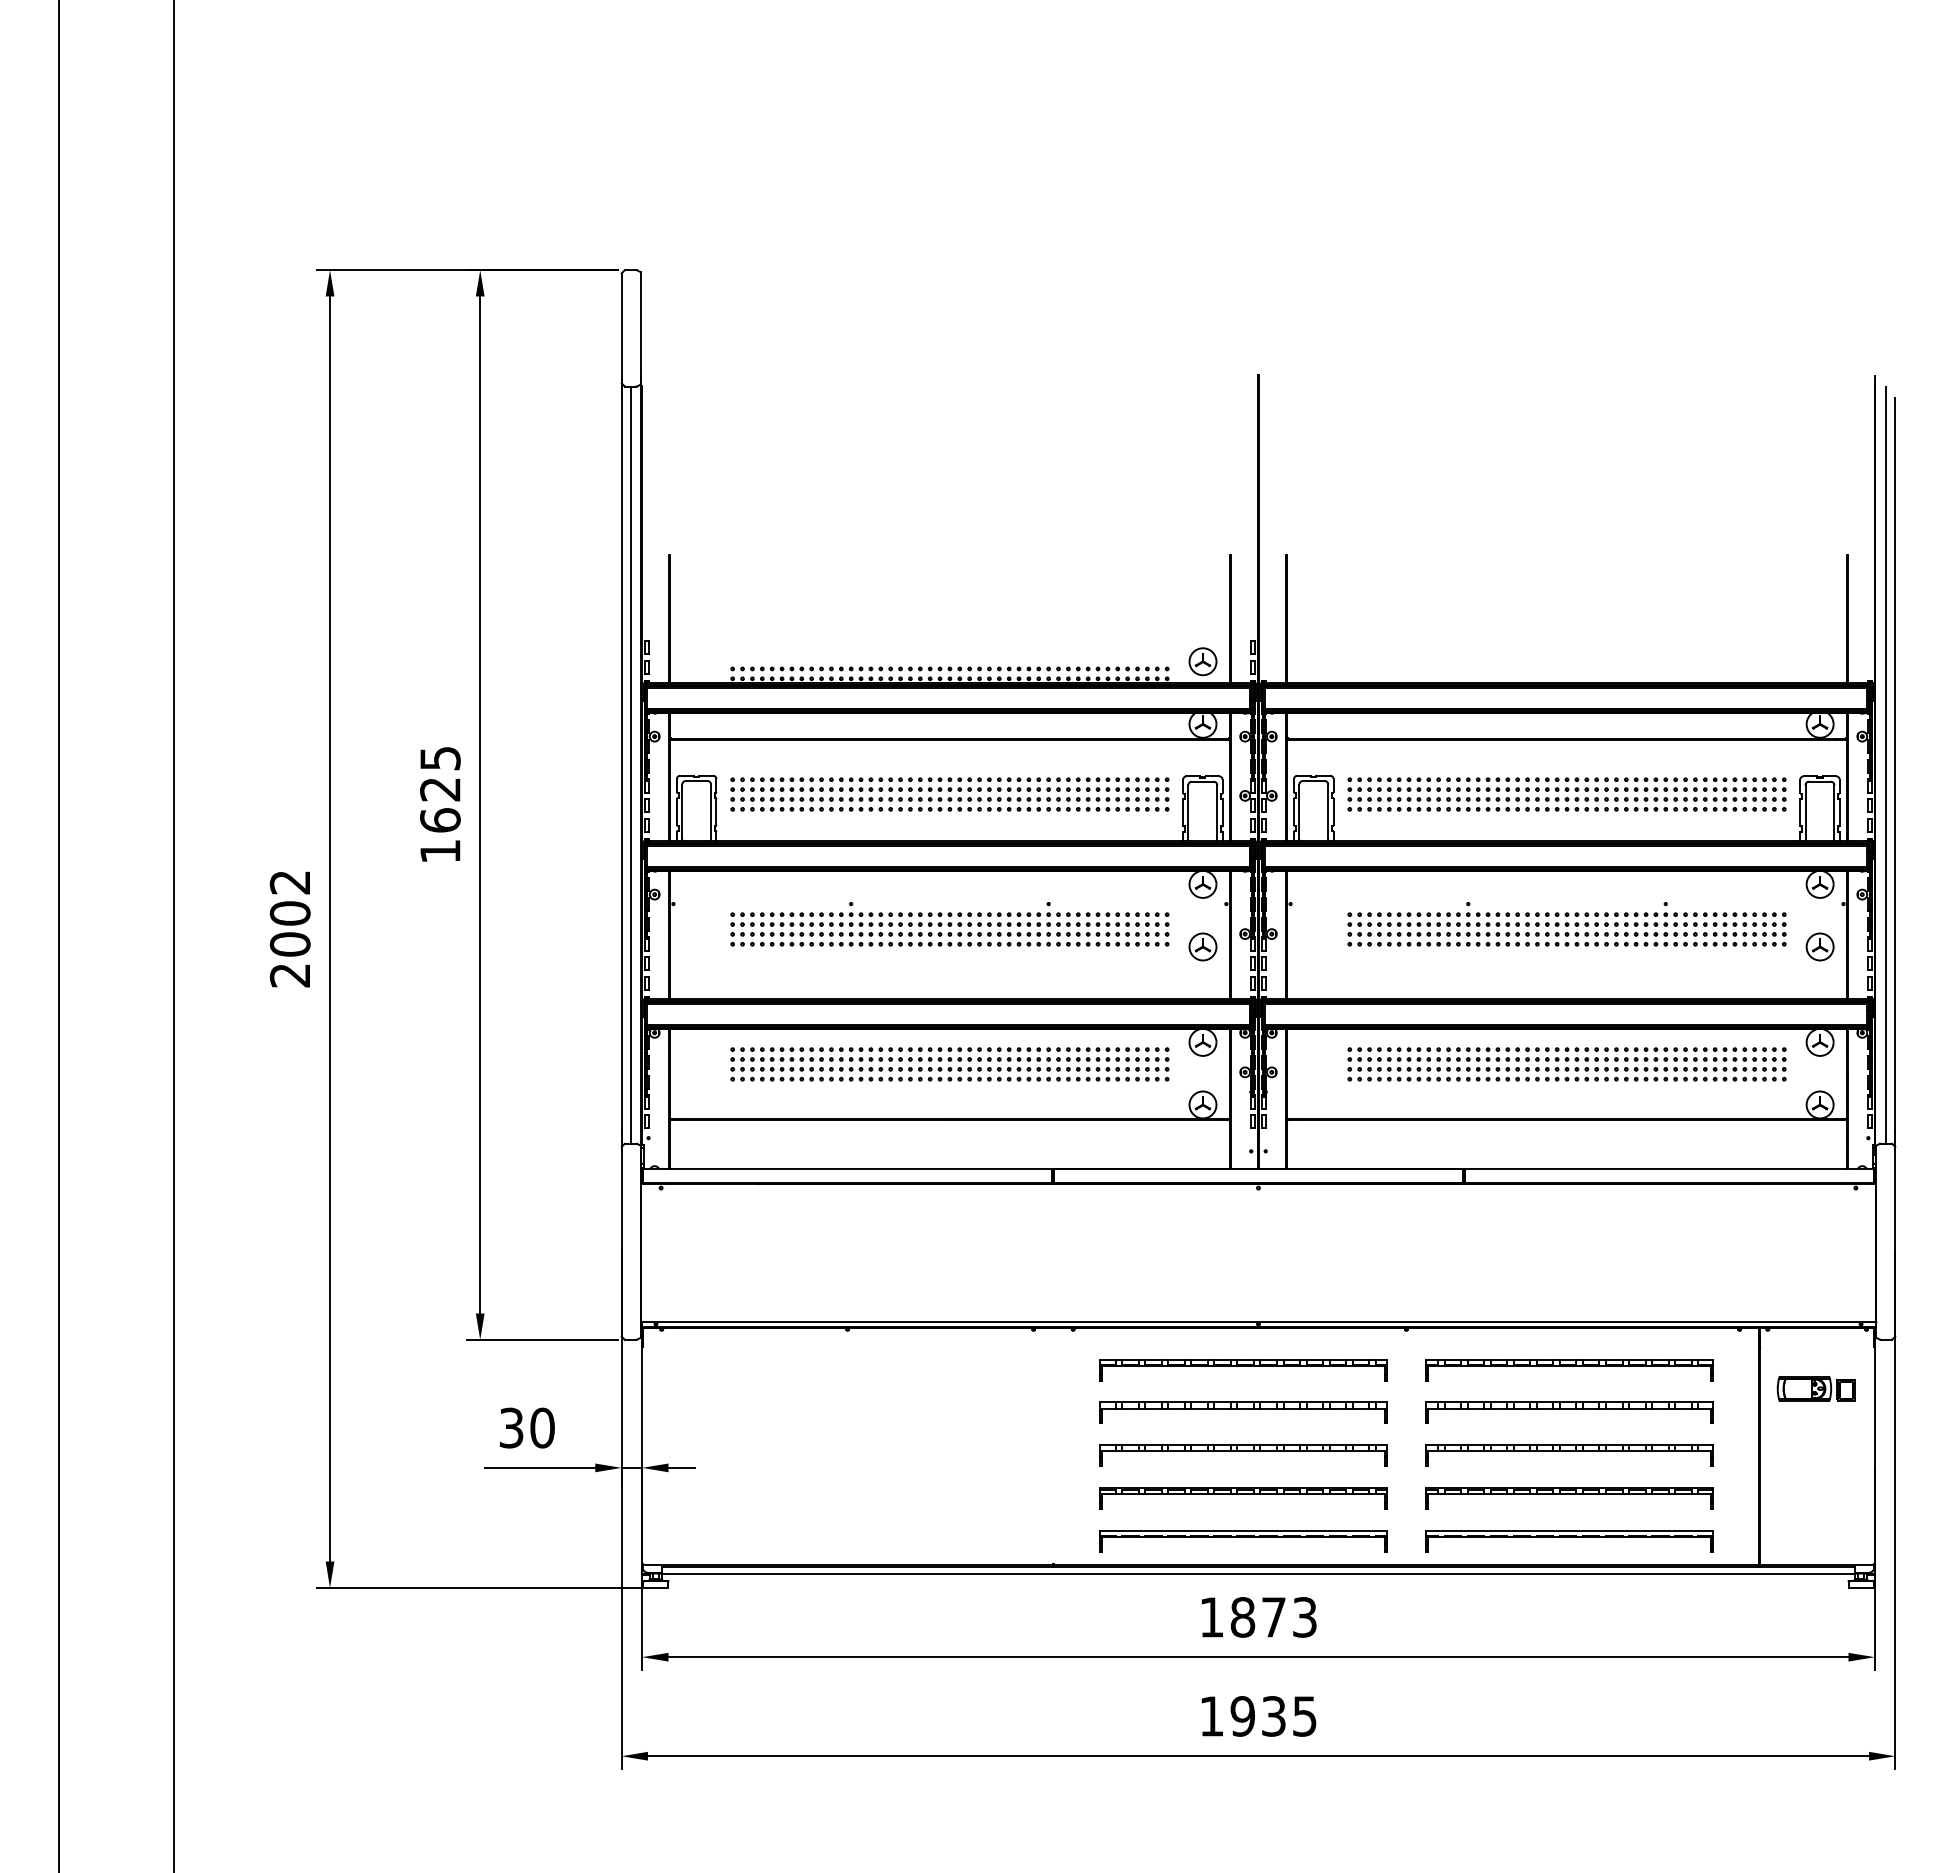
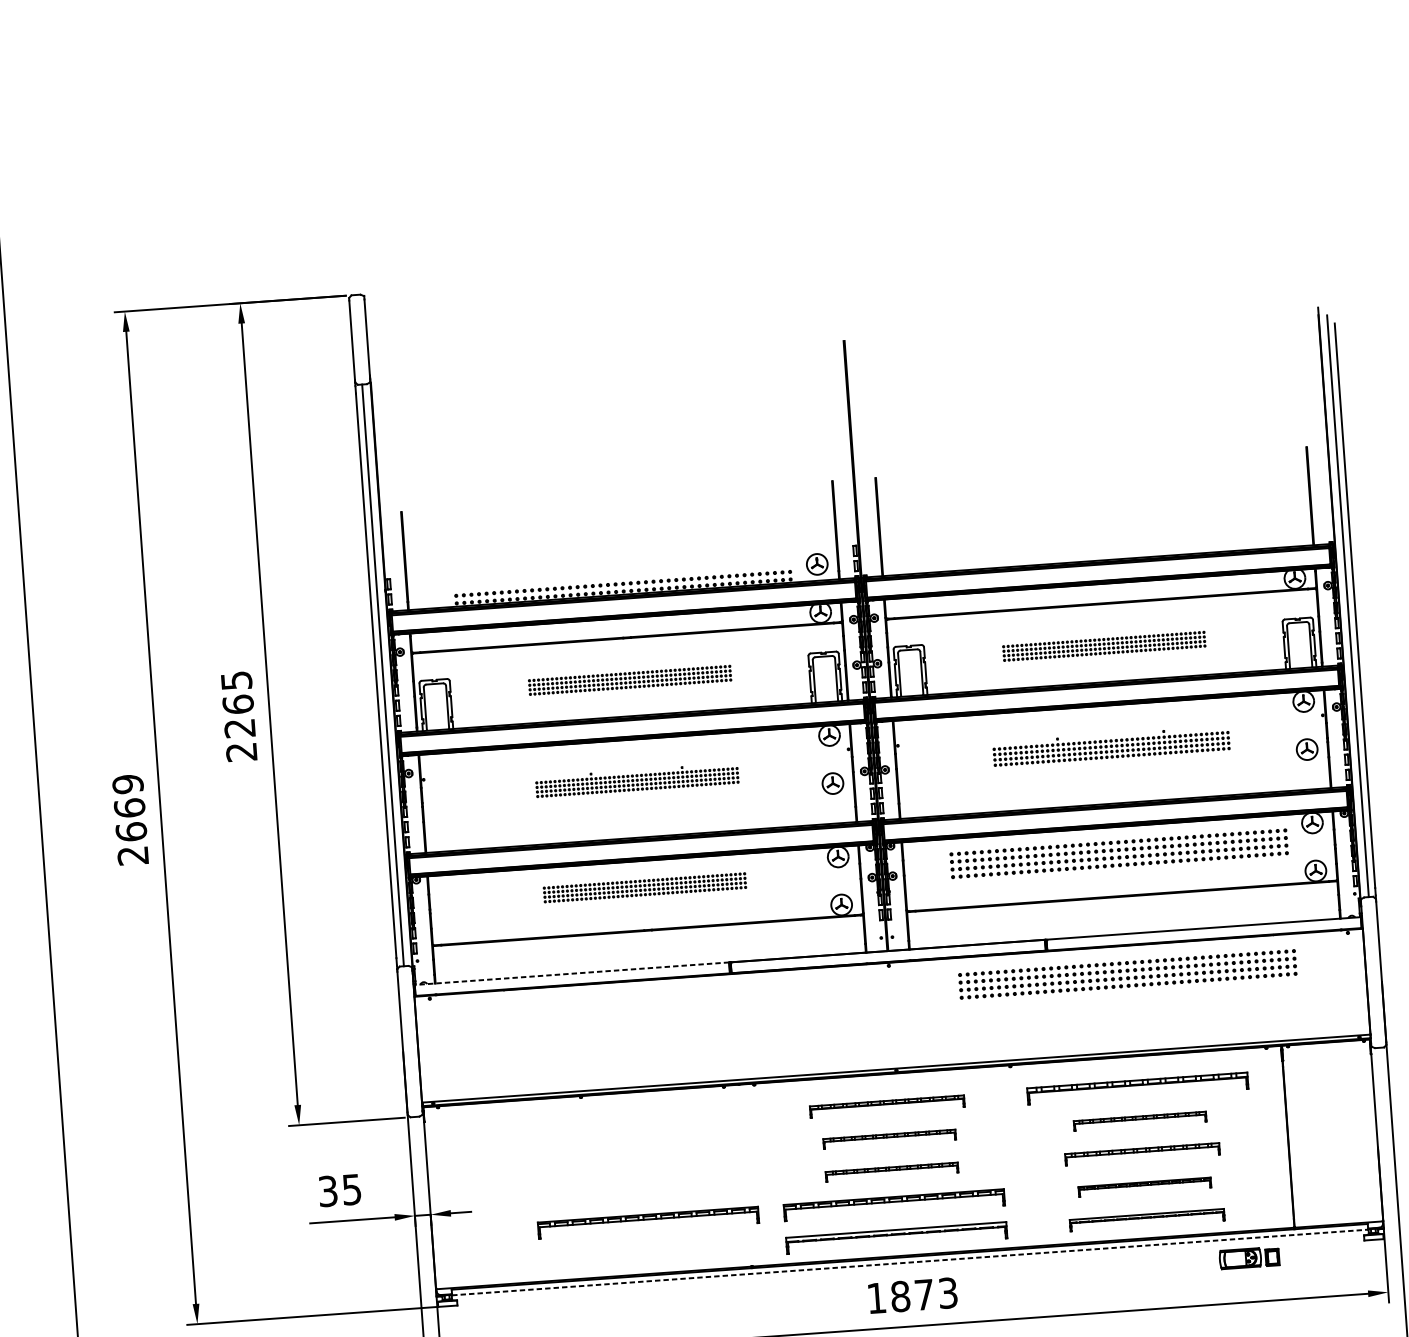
part: (949, 794) -> (629, 680), size x0.6
part: (1566, 794) -> (1103, 646), size x0.6
text: (440, 820) -> (240, 728), 1625 -> 2265
text: (289, 913) -> (129, 808), 2002 -> 2669
part: (949, 924) -> (636, 780), size x0.6
part: (1566, 924) -> (1111, 746), size x0.7
part: (949, 1064) -> (644, 887), size x0.6
line: (847, 1168) -> (571, 973), solid -> dashed
part: (1566, 1221) -> (1127, 974), added
part: (1243, 1370) -> (887, 1106), size x0.7
part: (1815, 1388) -> (1248, 1257), moved
part: (1243, 1412) -> (889, 1139), size x0.6
part: (1569, 1412) -> (1140, 1121), size x0.6
text: (542, 1427) -> (351, 1189), 30 -> 35
part: (1243, 1455) -> (892, 1172), size x0.6
part: (1569, 1455) -> (1142, 1154), size x0.7
part: (923, 1498) -> (648, 1222), added
part: (1569, 1498) -> (1144, 1187), size x0.6
part: (1569, 1541) -> (1147, 1220), size x0.7
line: (1259, 1574) -> (910, 1262), solid -> dashed

